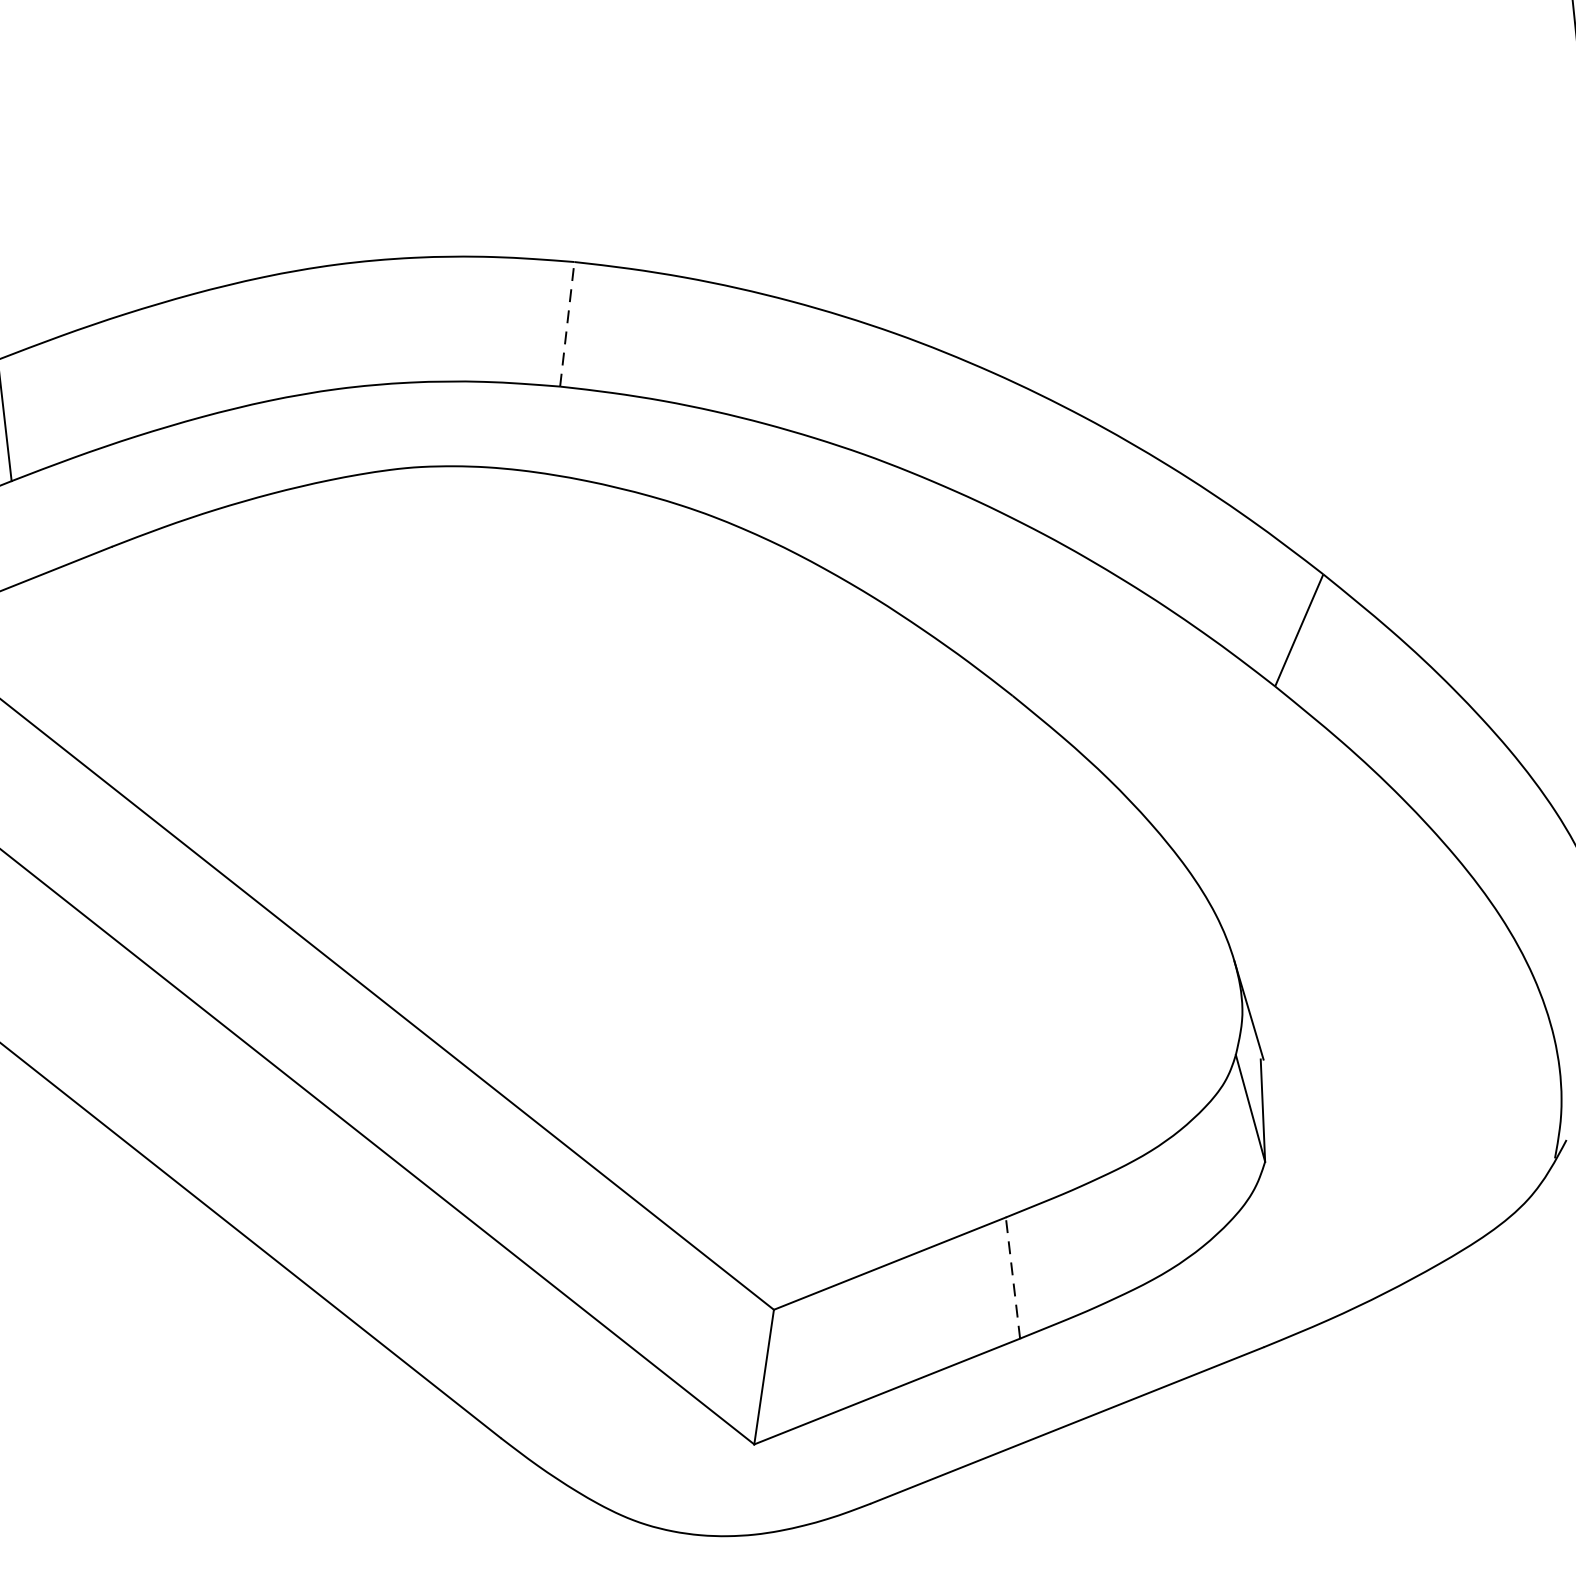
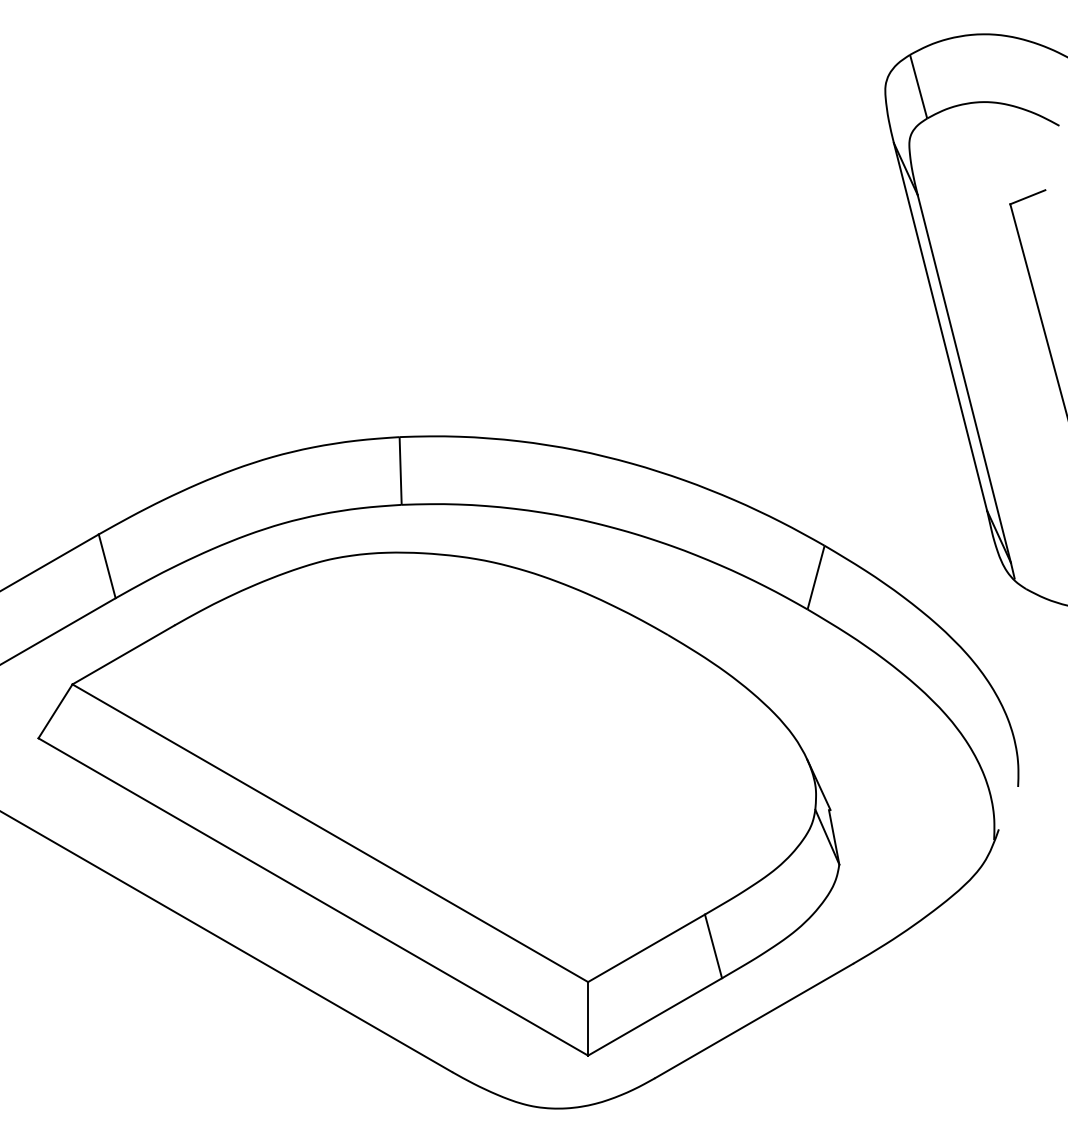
line: (567, 323) -> (400, 470), dashed -> solid
line: (1012, 1278) -> (713, 946), dashed -> solid

